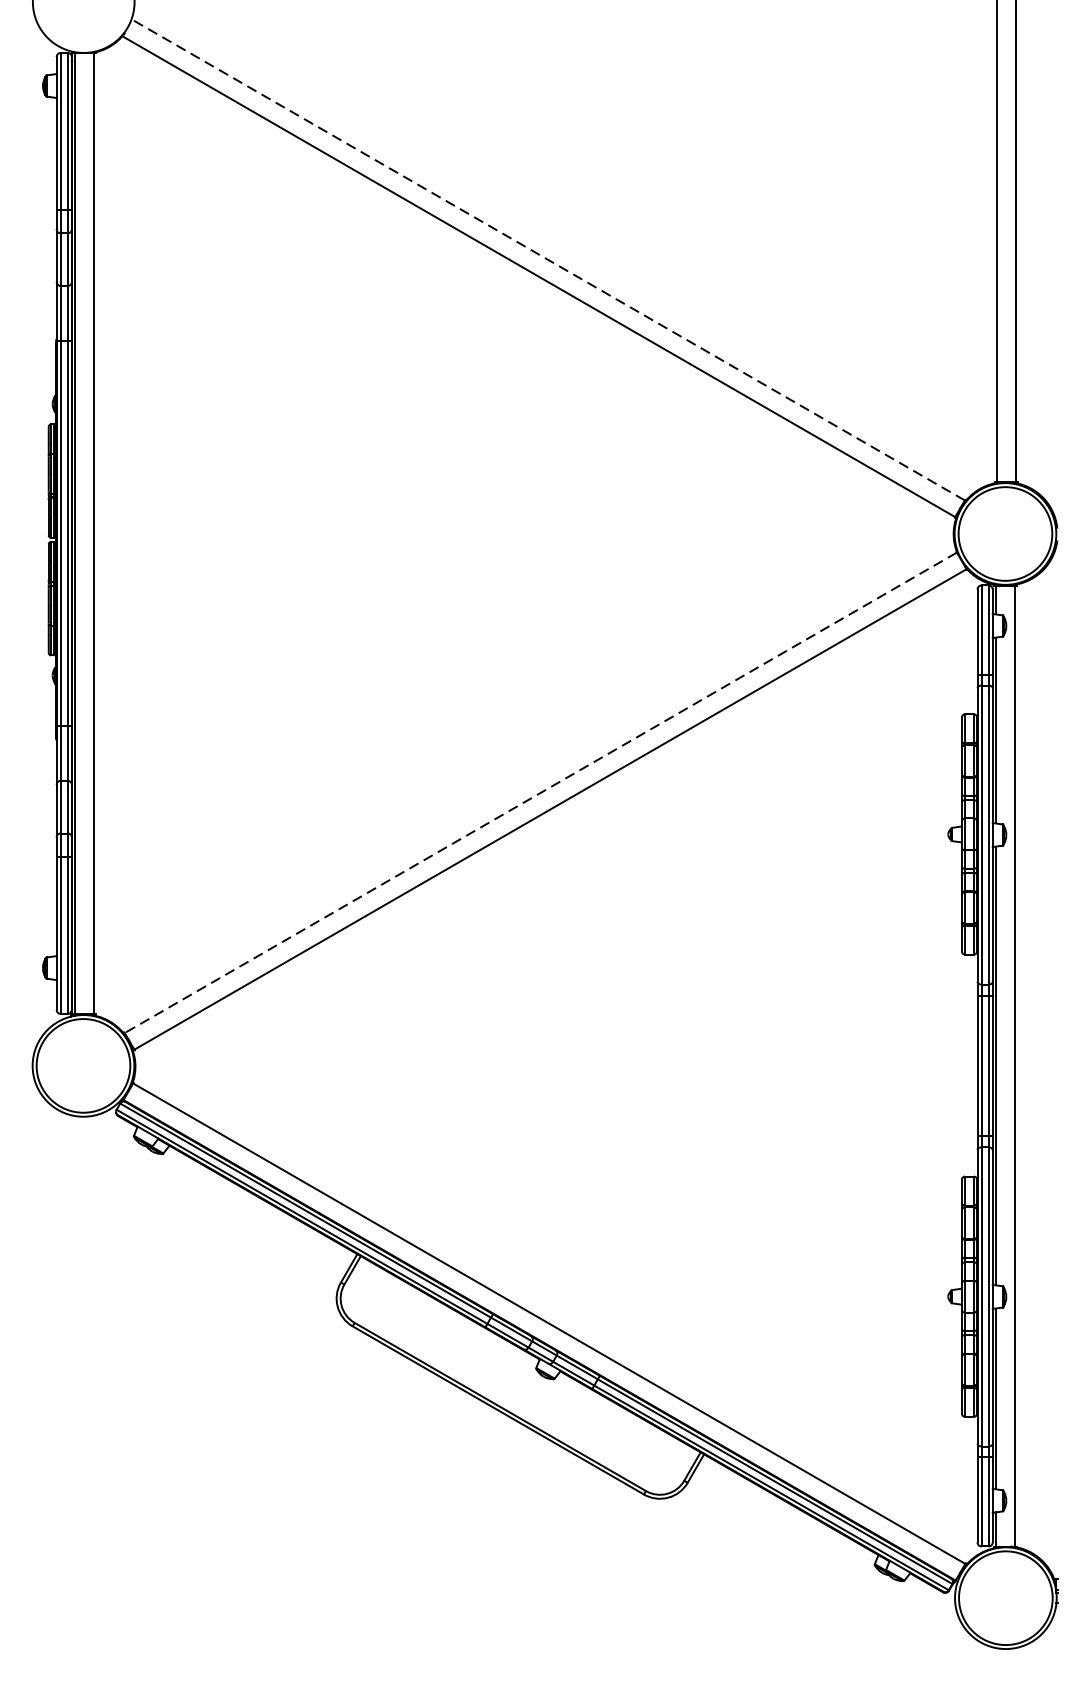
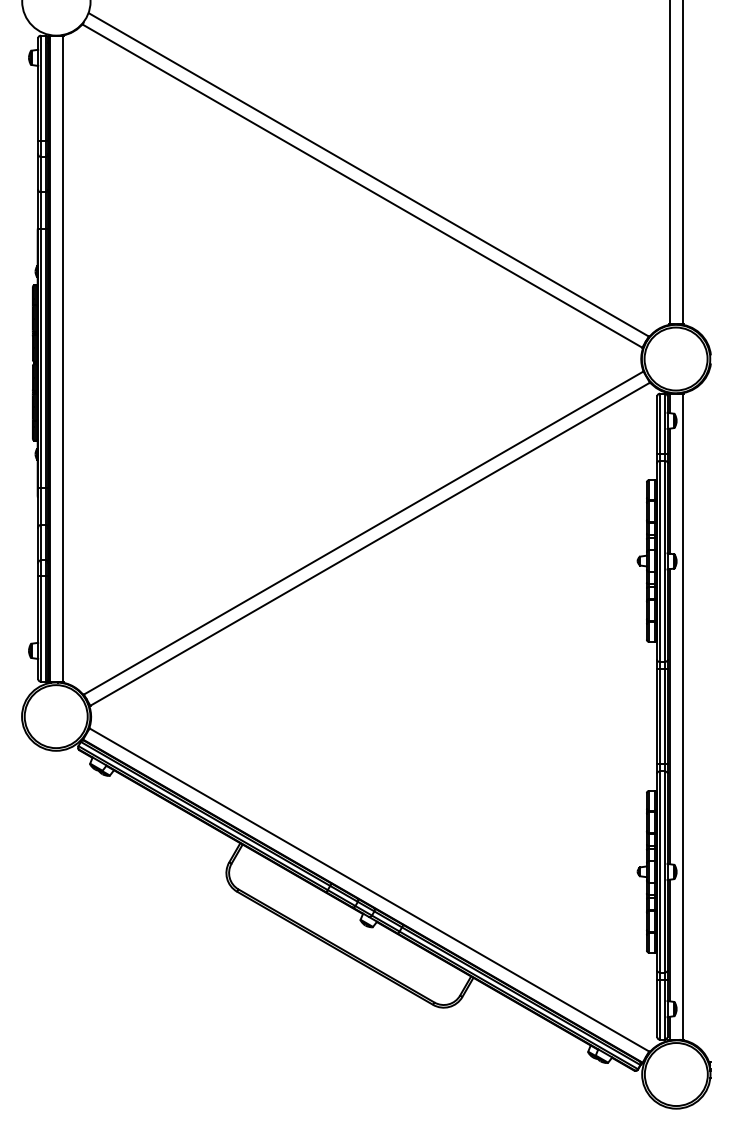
line: (547, 259) -> (368, 174), dashed -> solid
line: (540, 793) -> (363, 533), dashed -> solid

